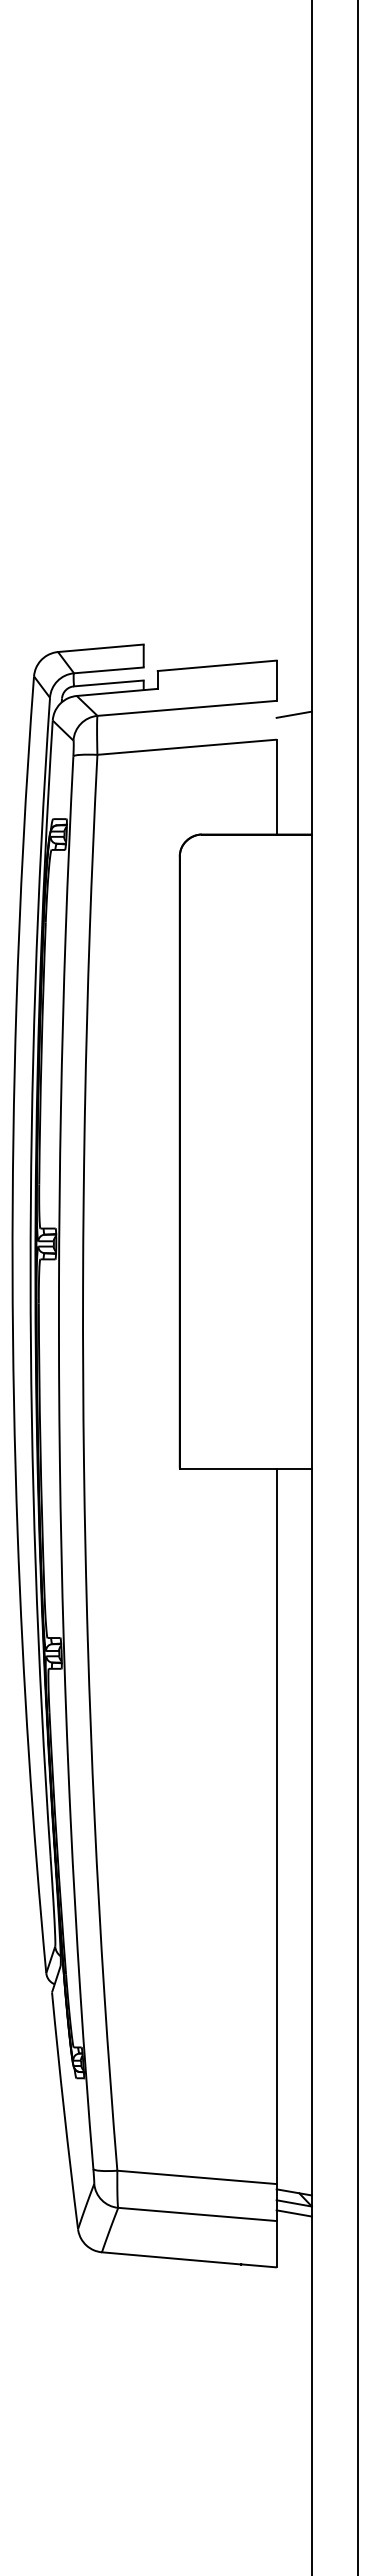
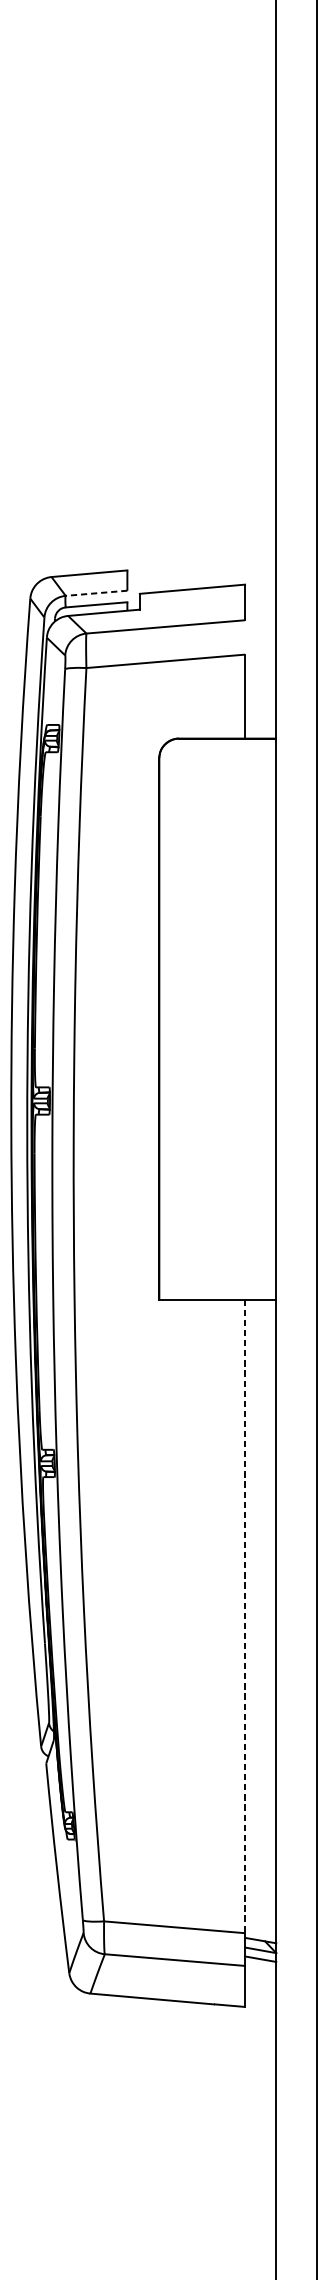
line: (108, 670) -> (96, 593), solid -> dashed
line: (293, 714) -> (259, 632), removed
line: (276, 1826) -> (244, 1616), solid -> dashed

